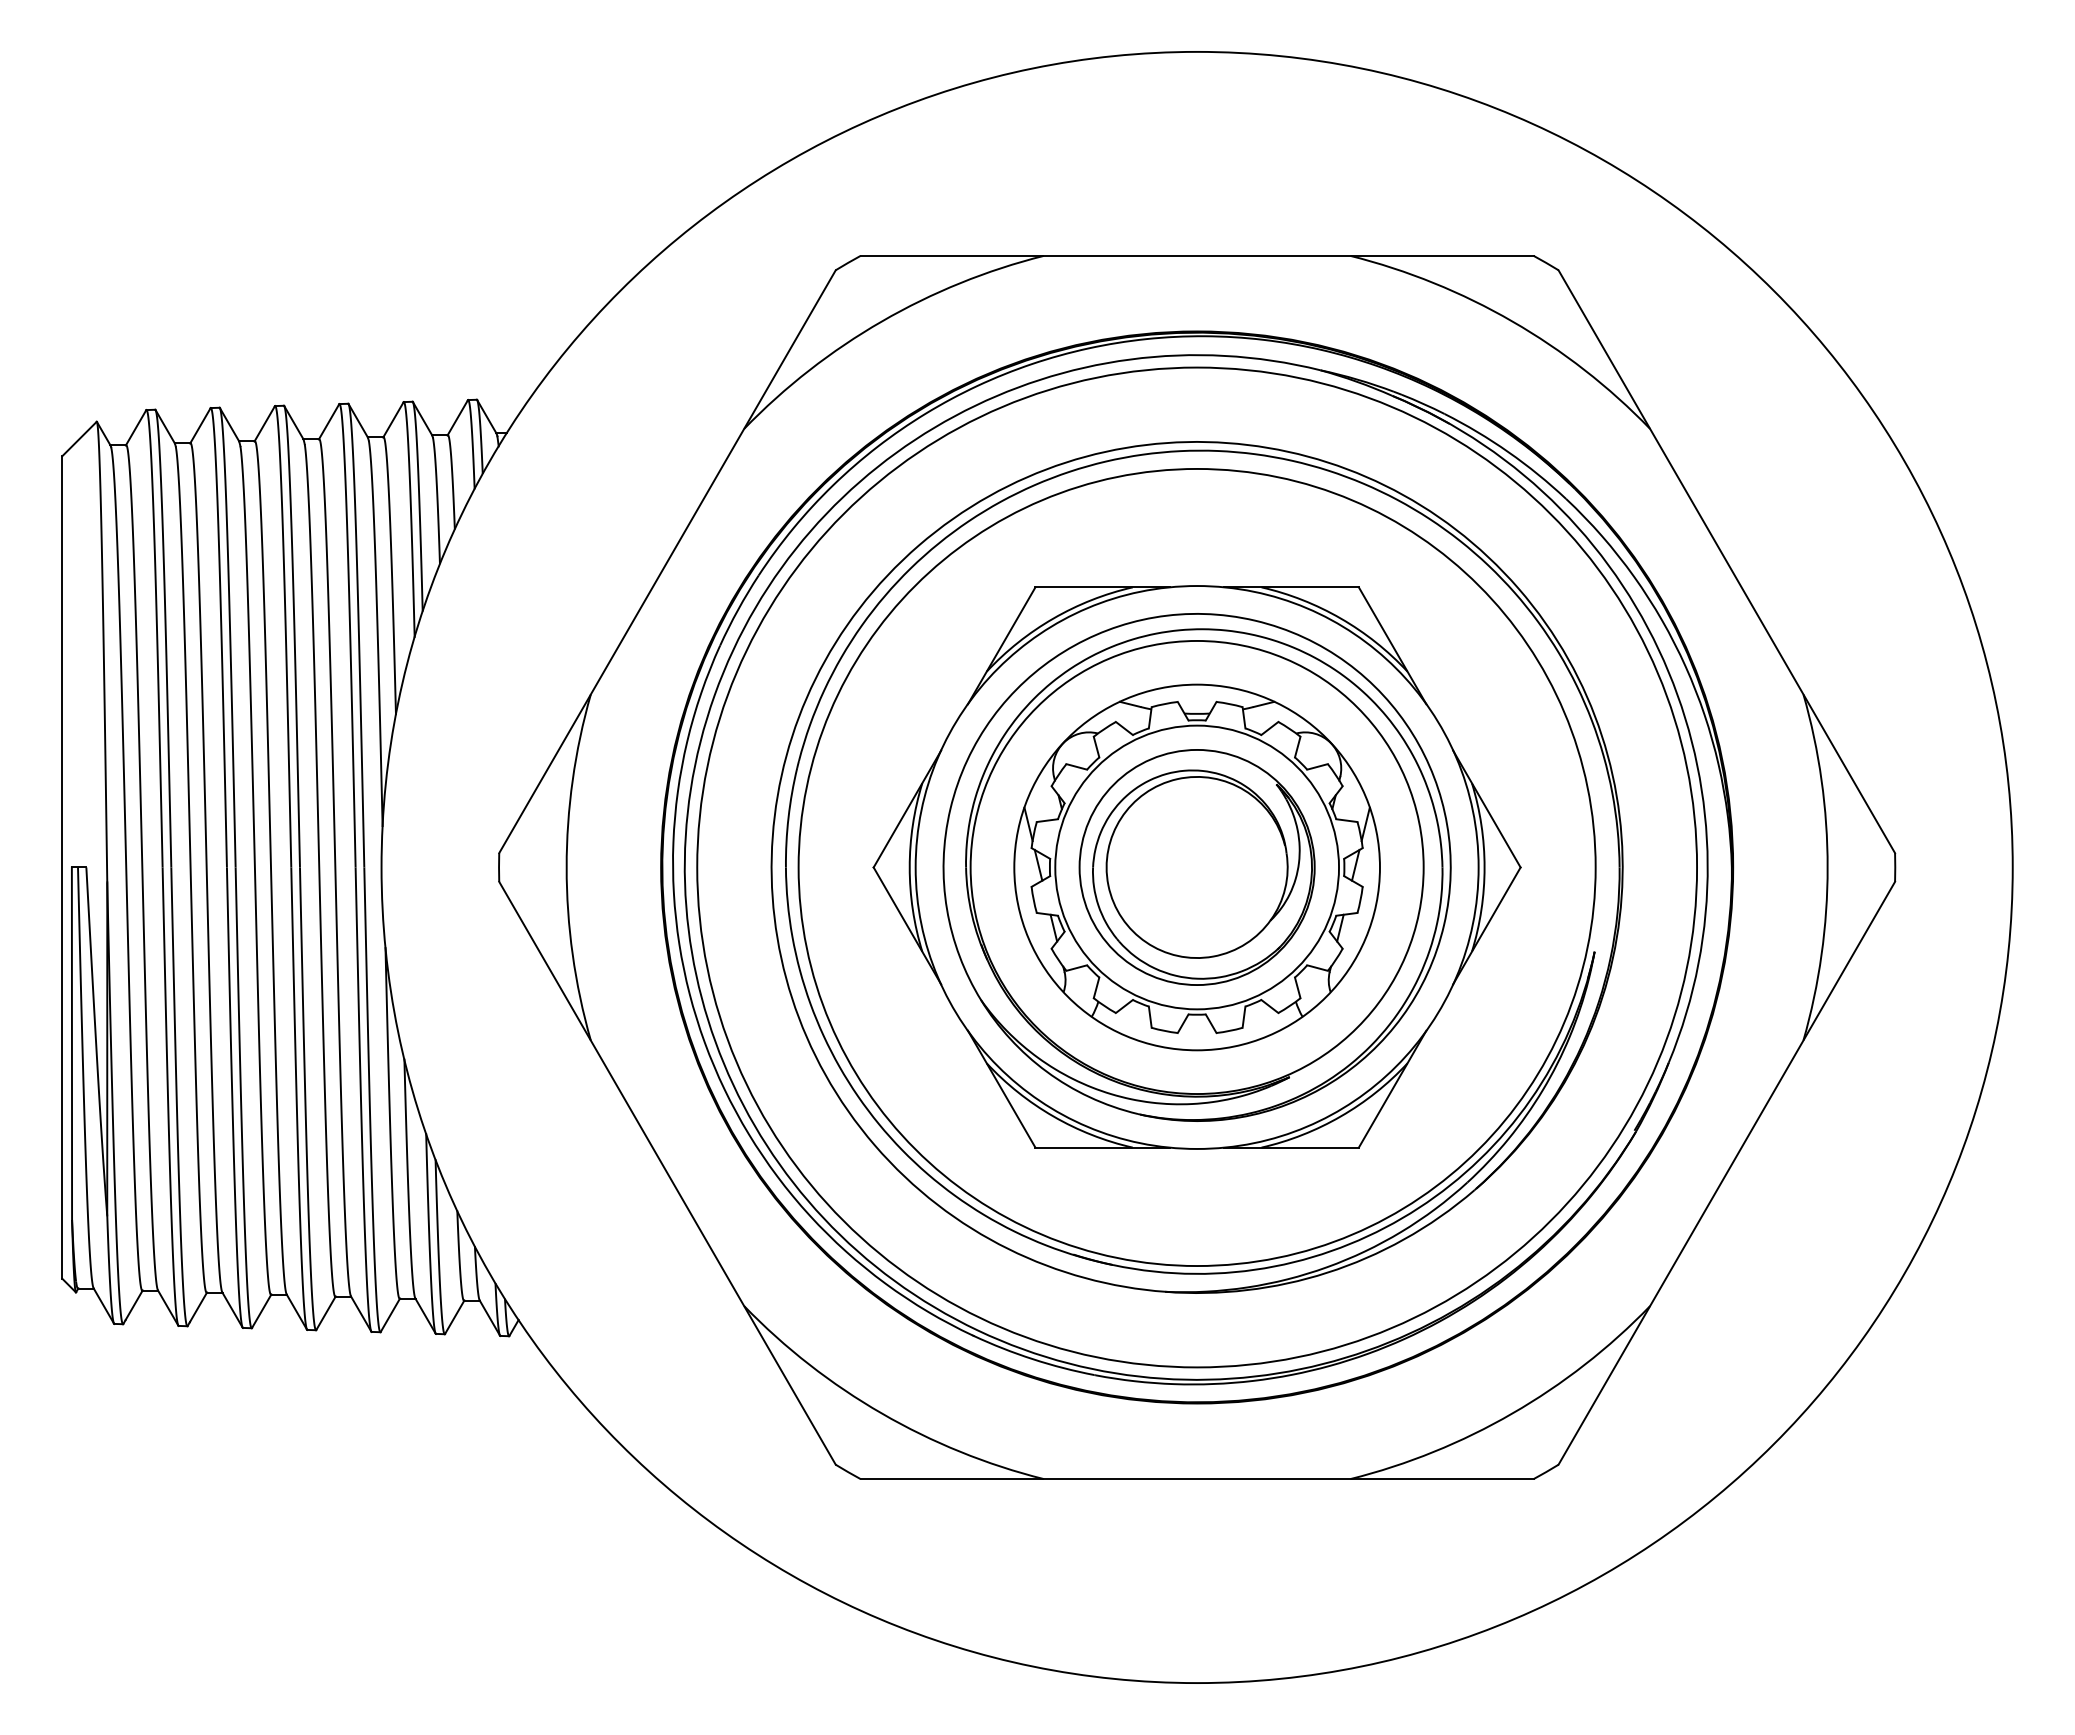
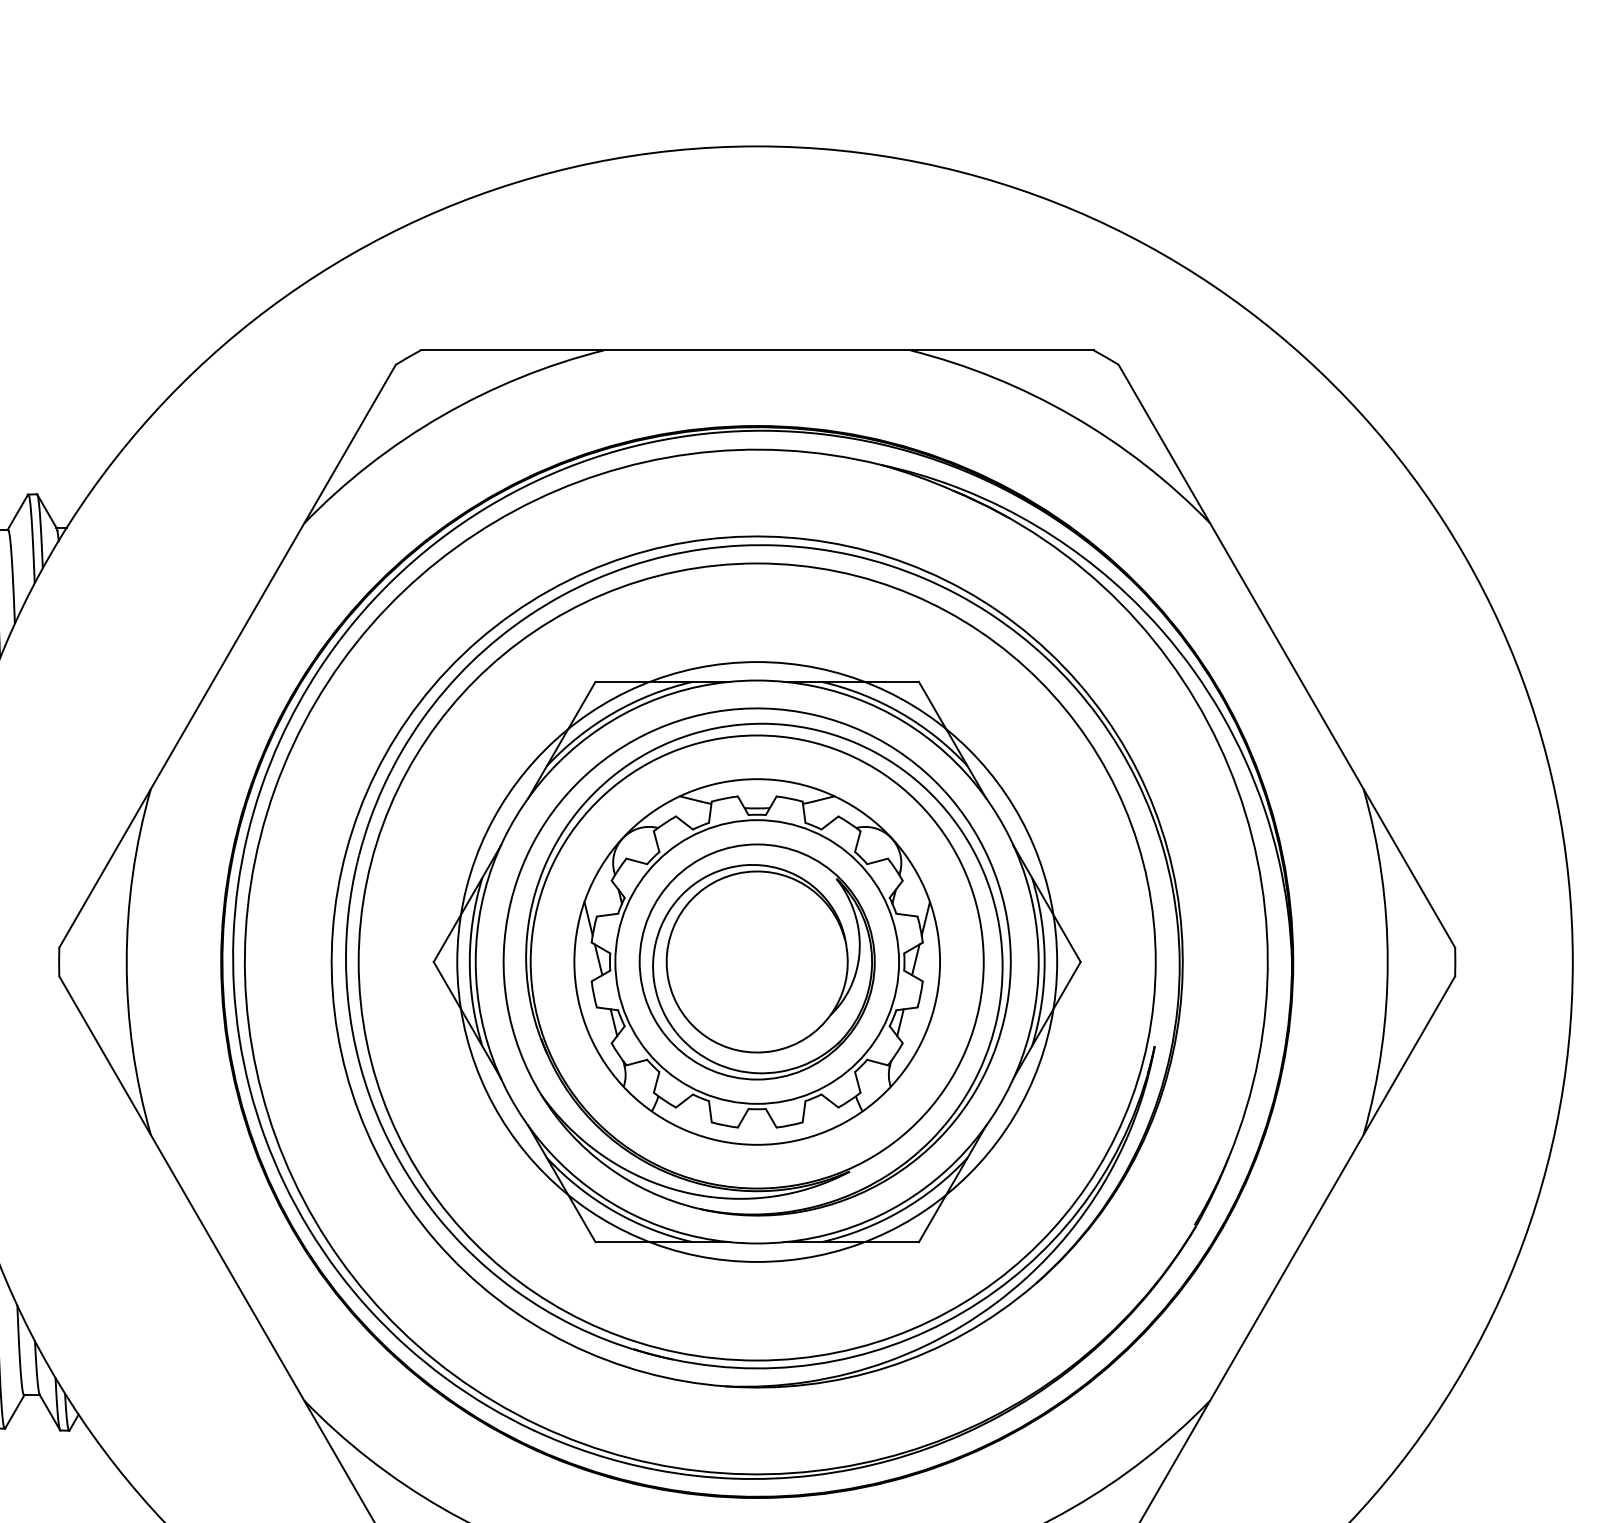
circle: (1197, 867) -> (757, 962), size x0.6

